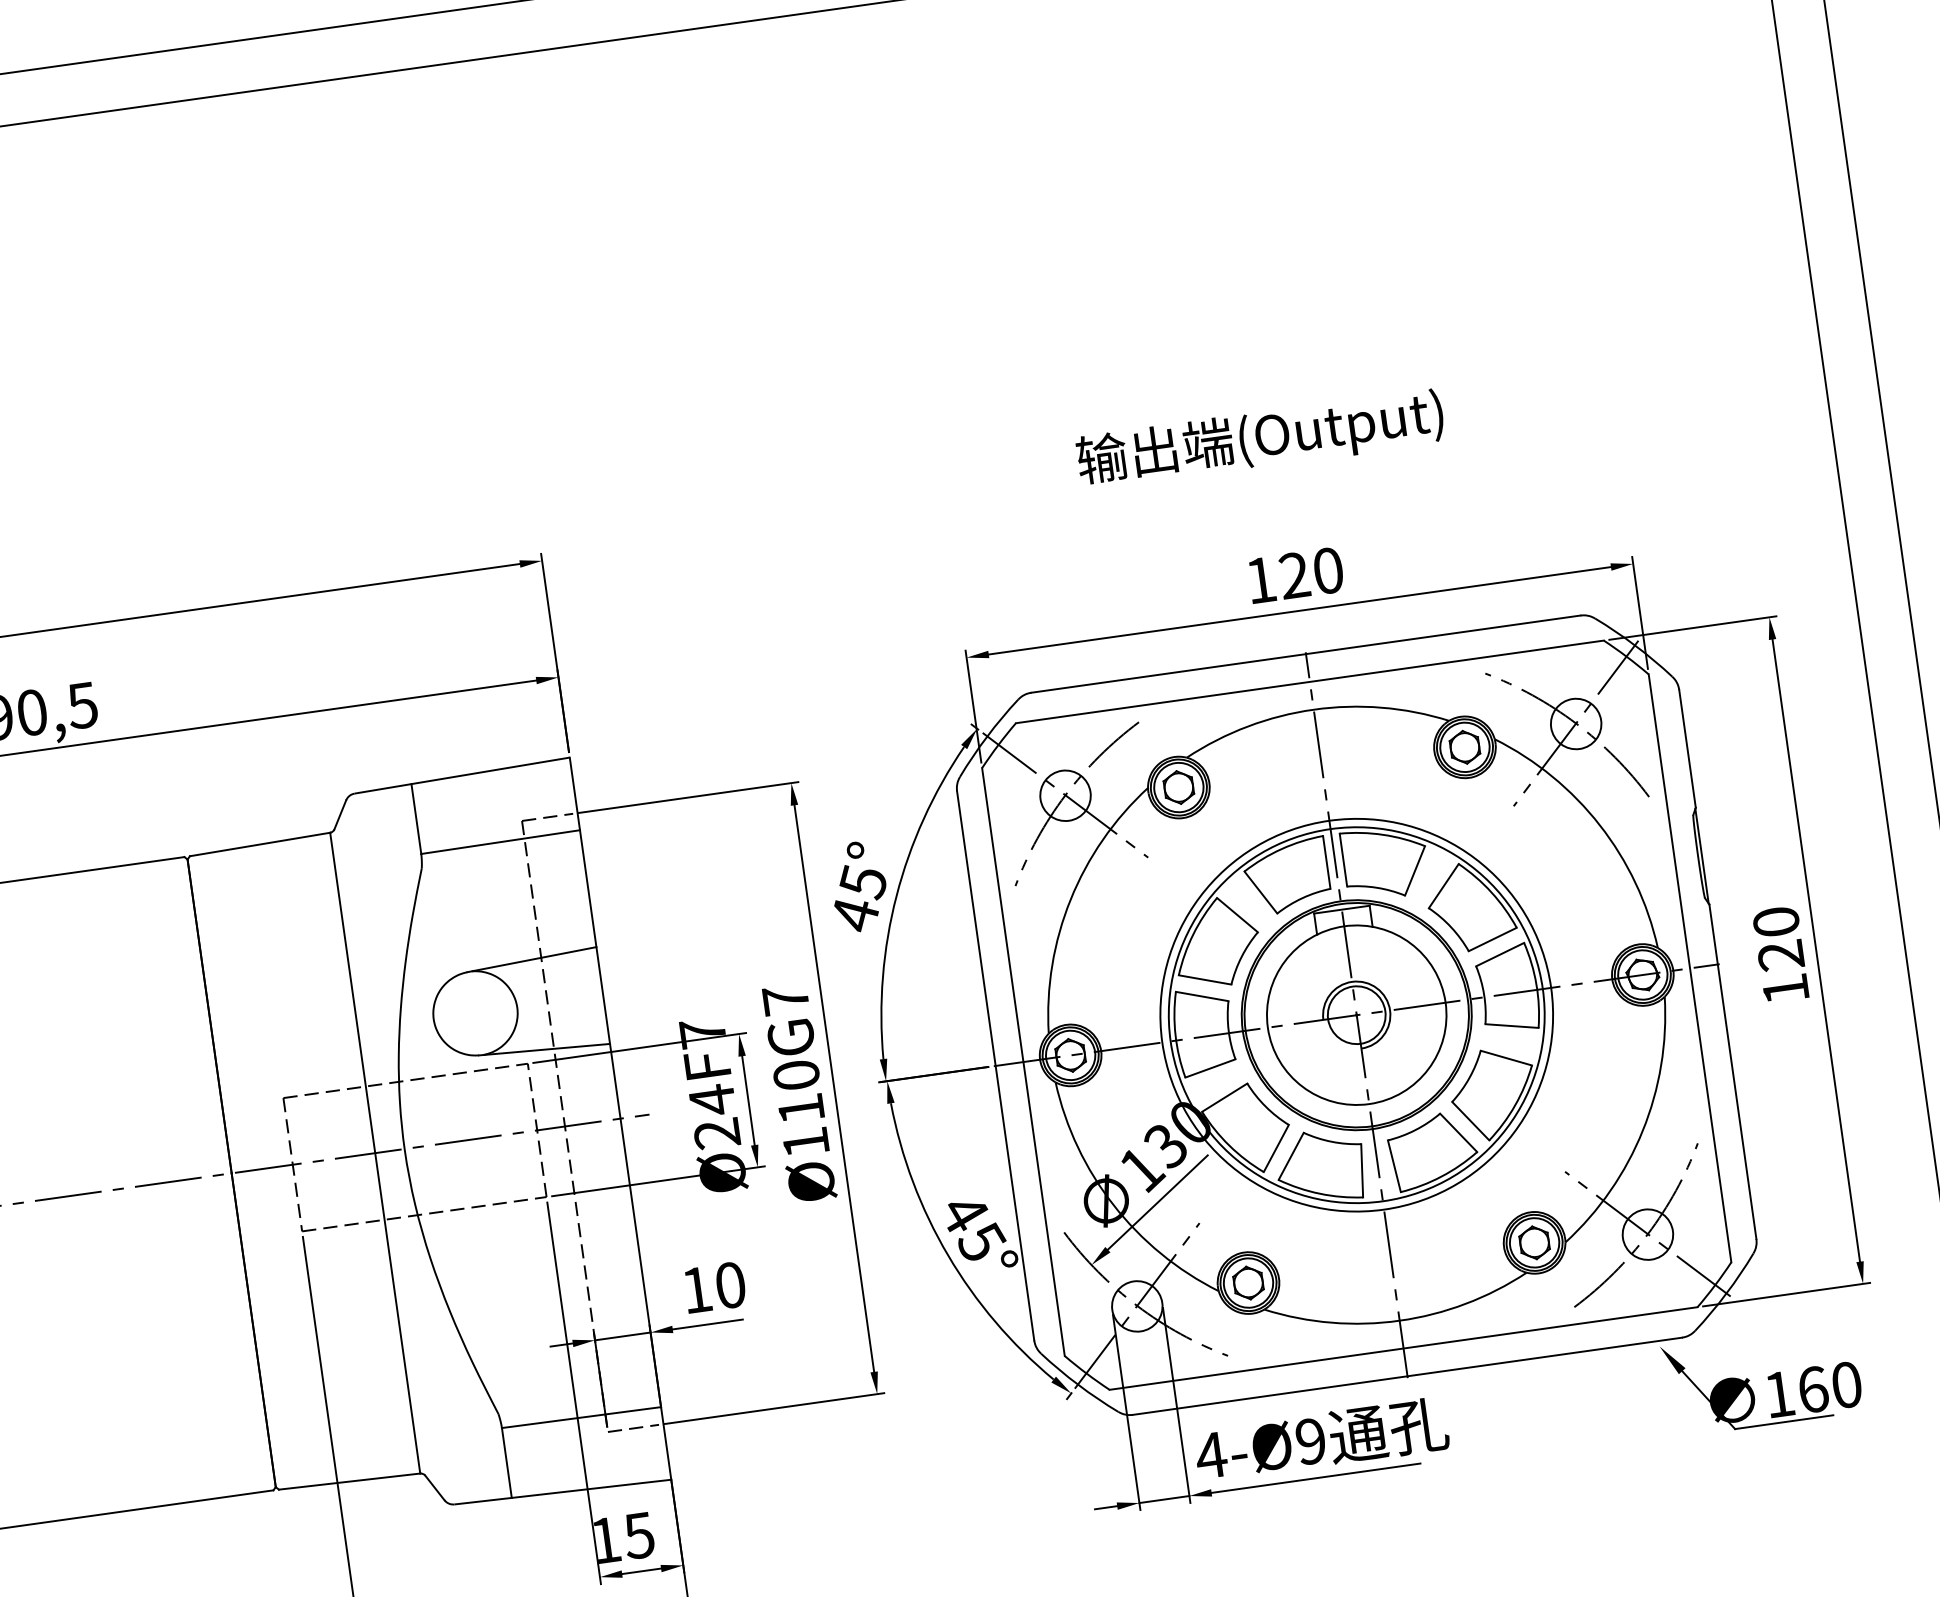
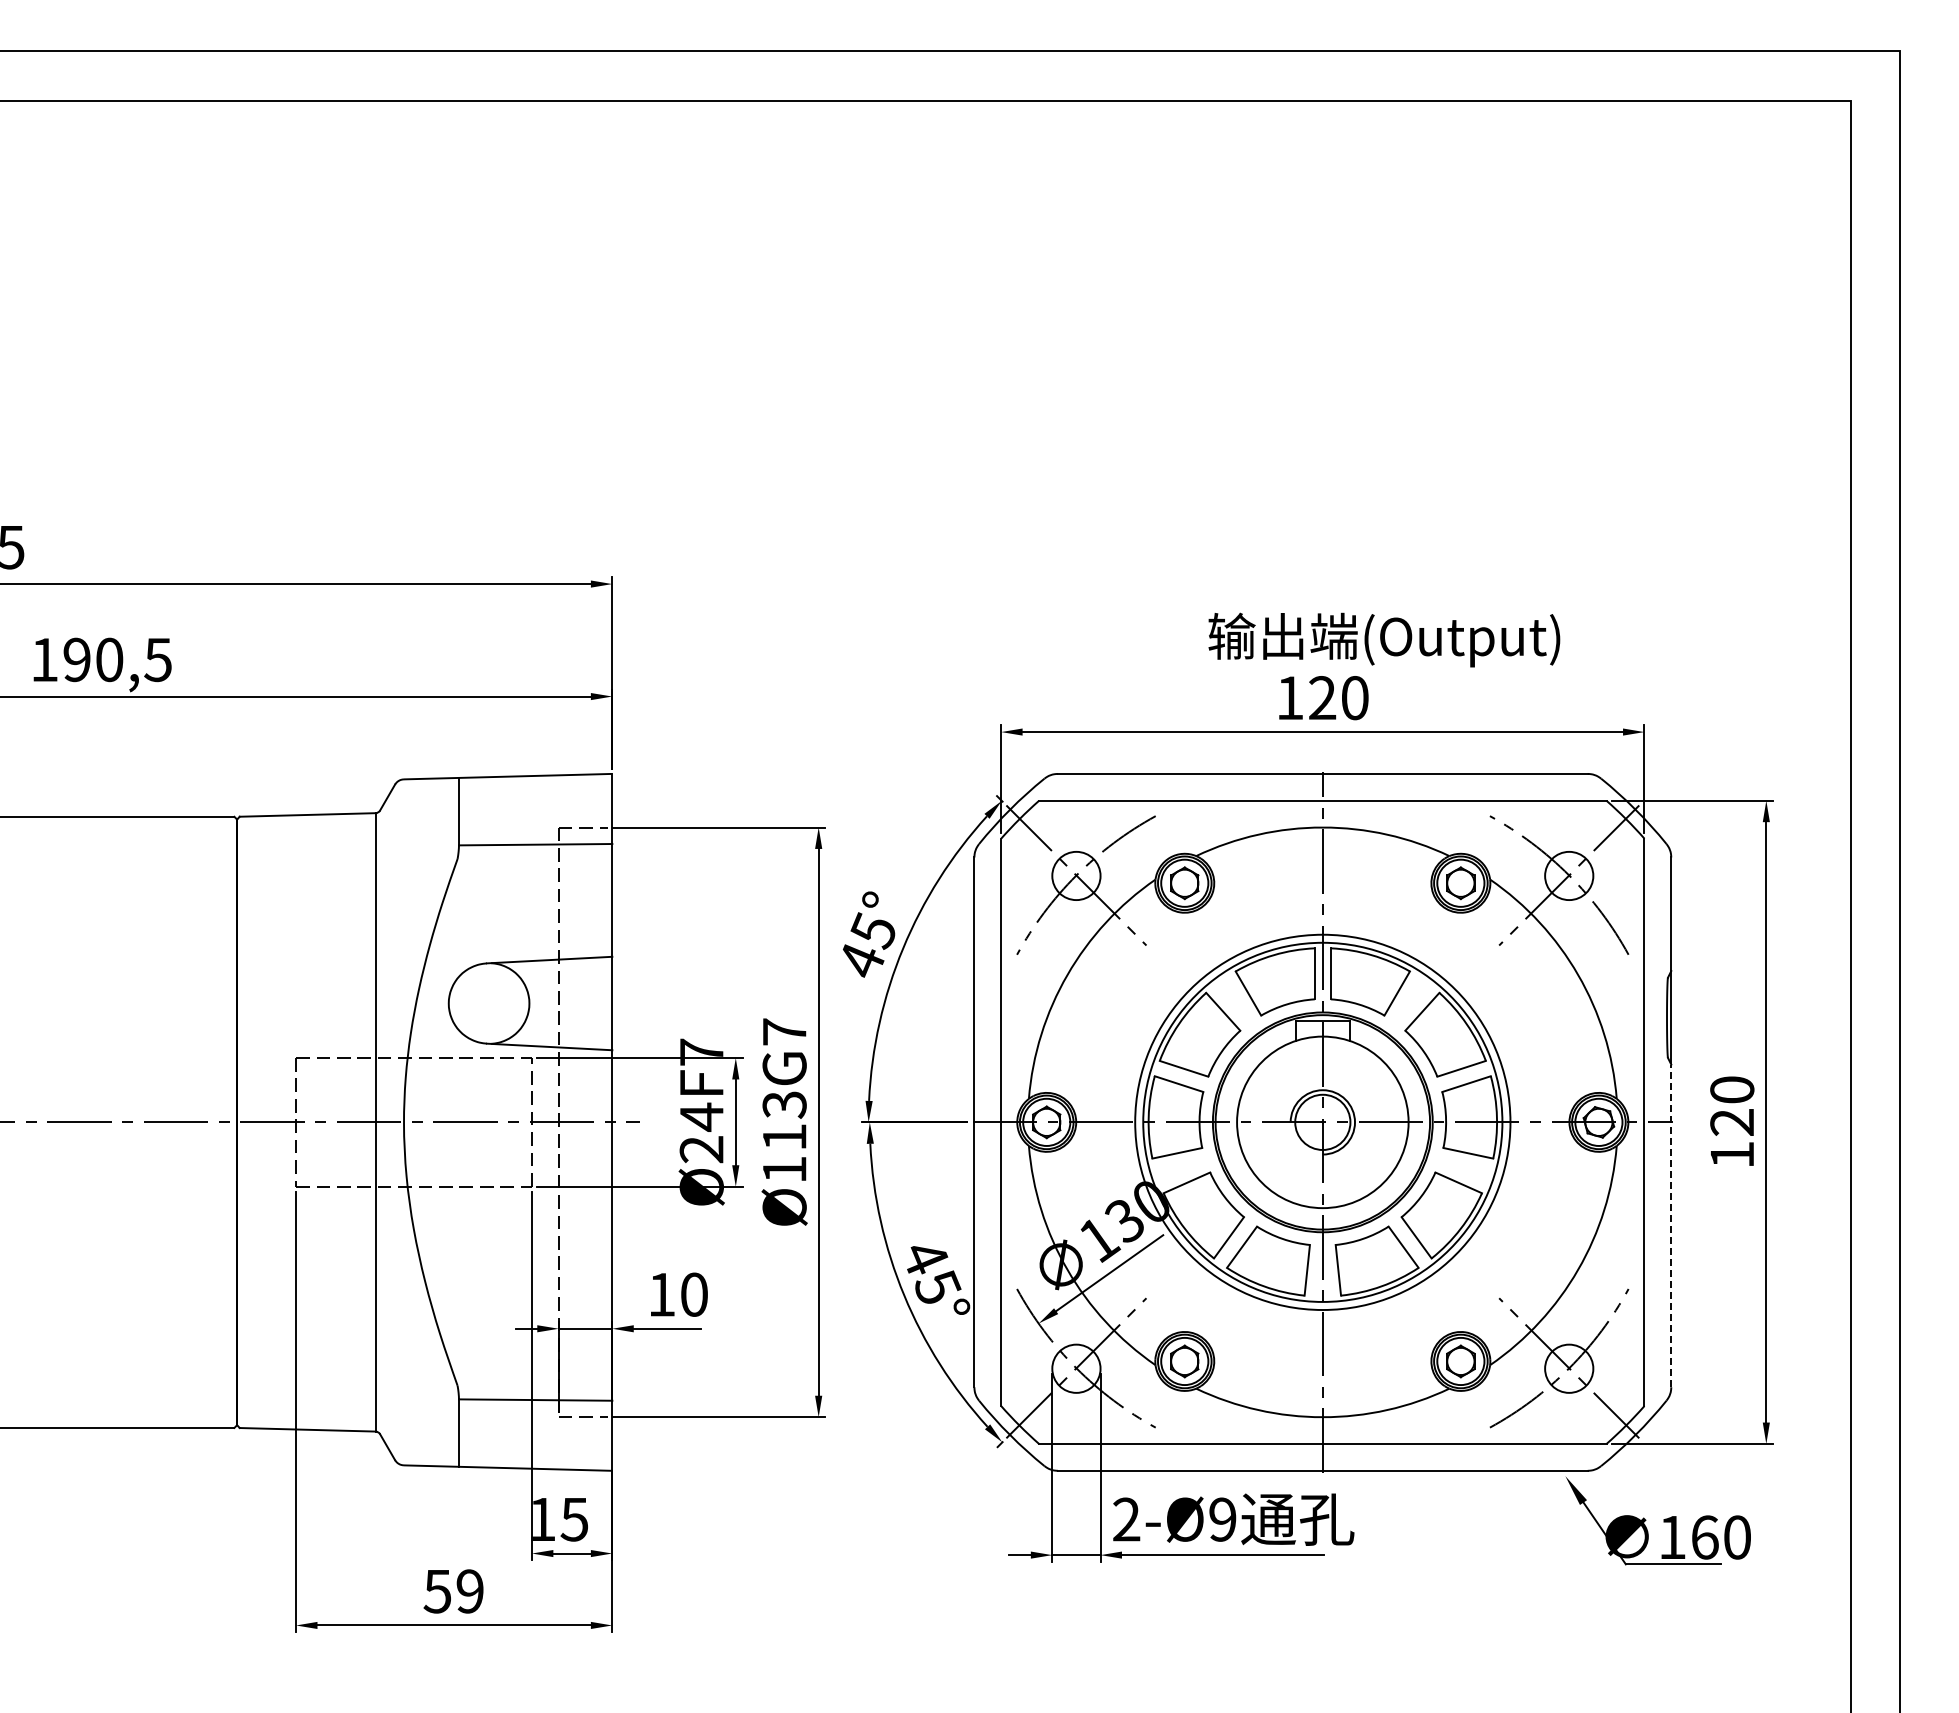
text: (1260, 439) -> (1384, 639), moved
line: (1733, 1071) -> (1671, 1225), solid -> dashed
text: (796, 1075) -> (784, 1104), Ø110G7 -> Ø113G7
text: (1211, 1455) -> (1126, 1519), 4-Ø9 -> 2-Ø9

